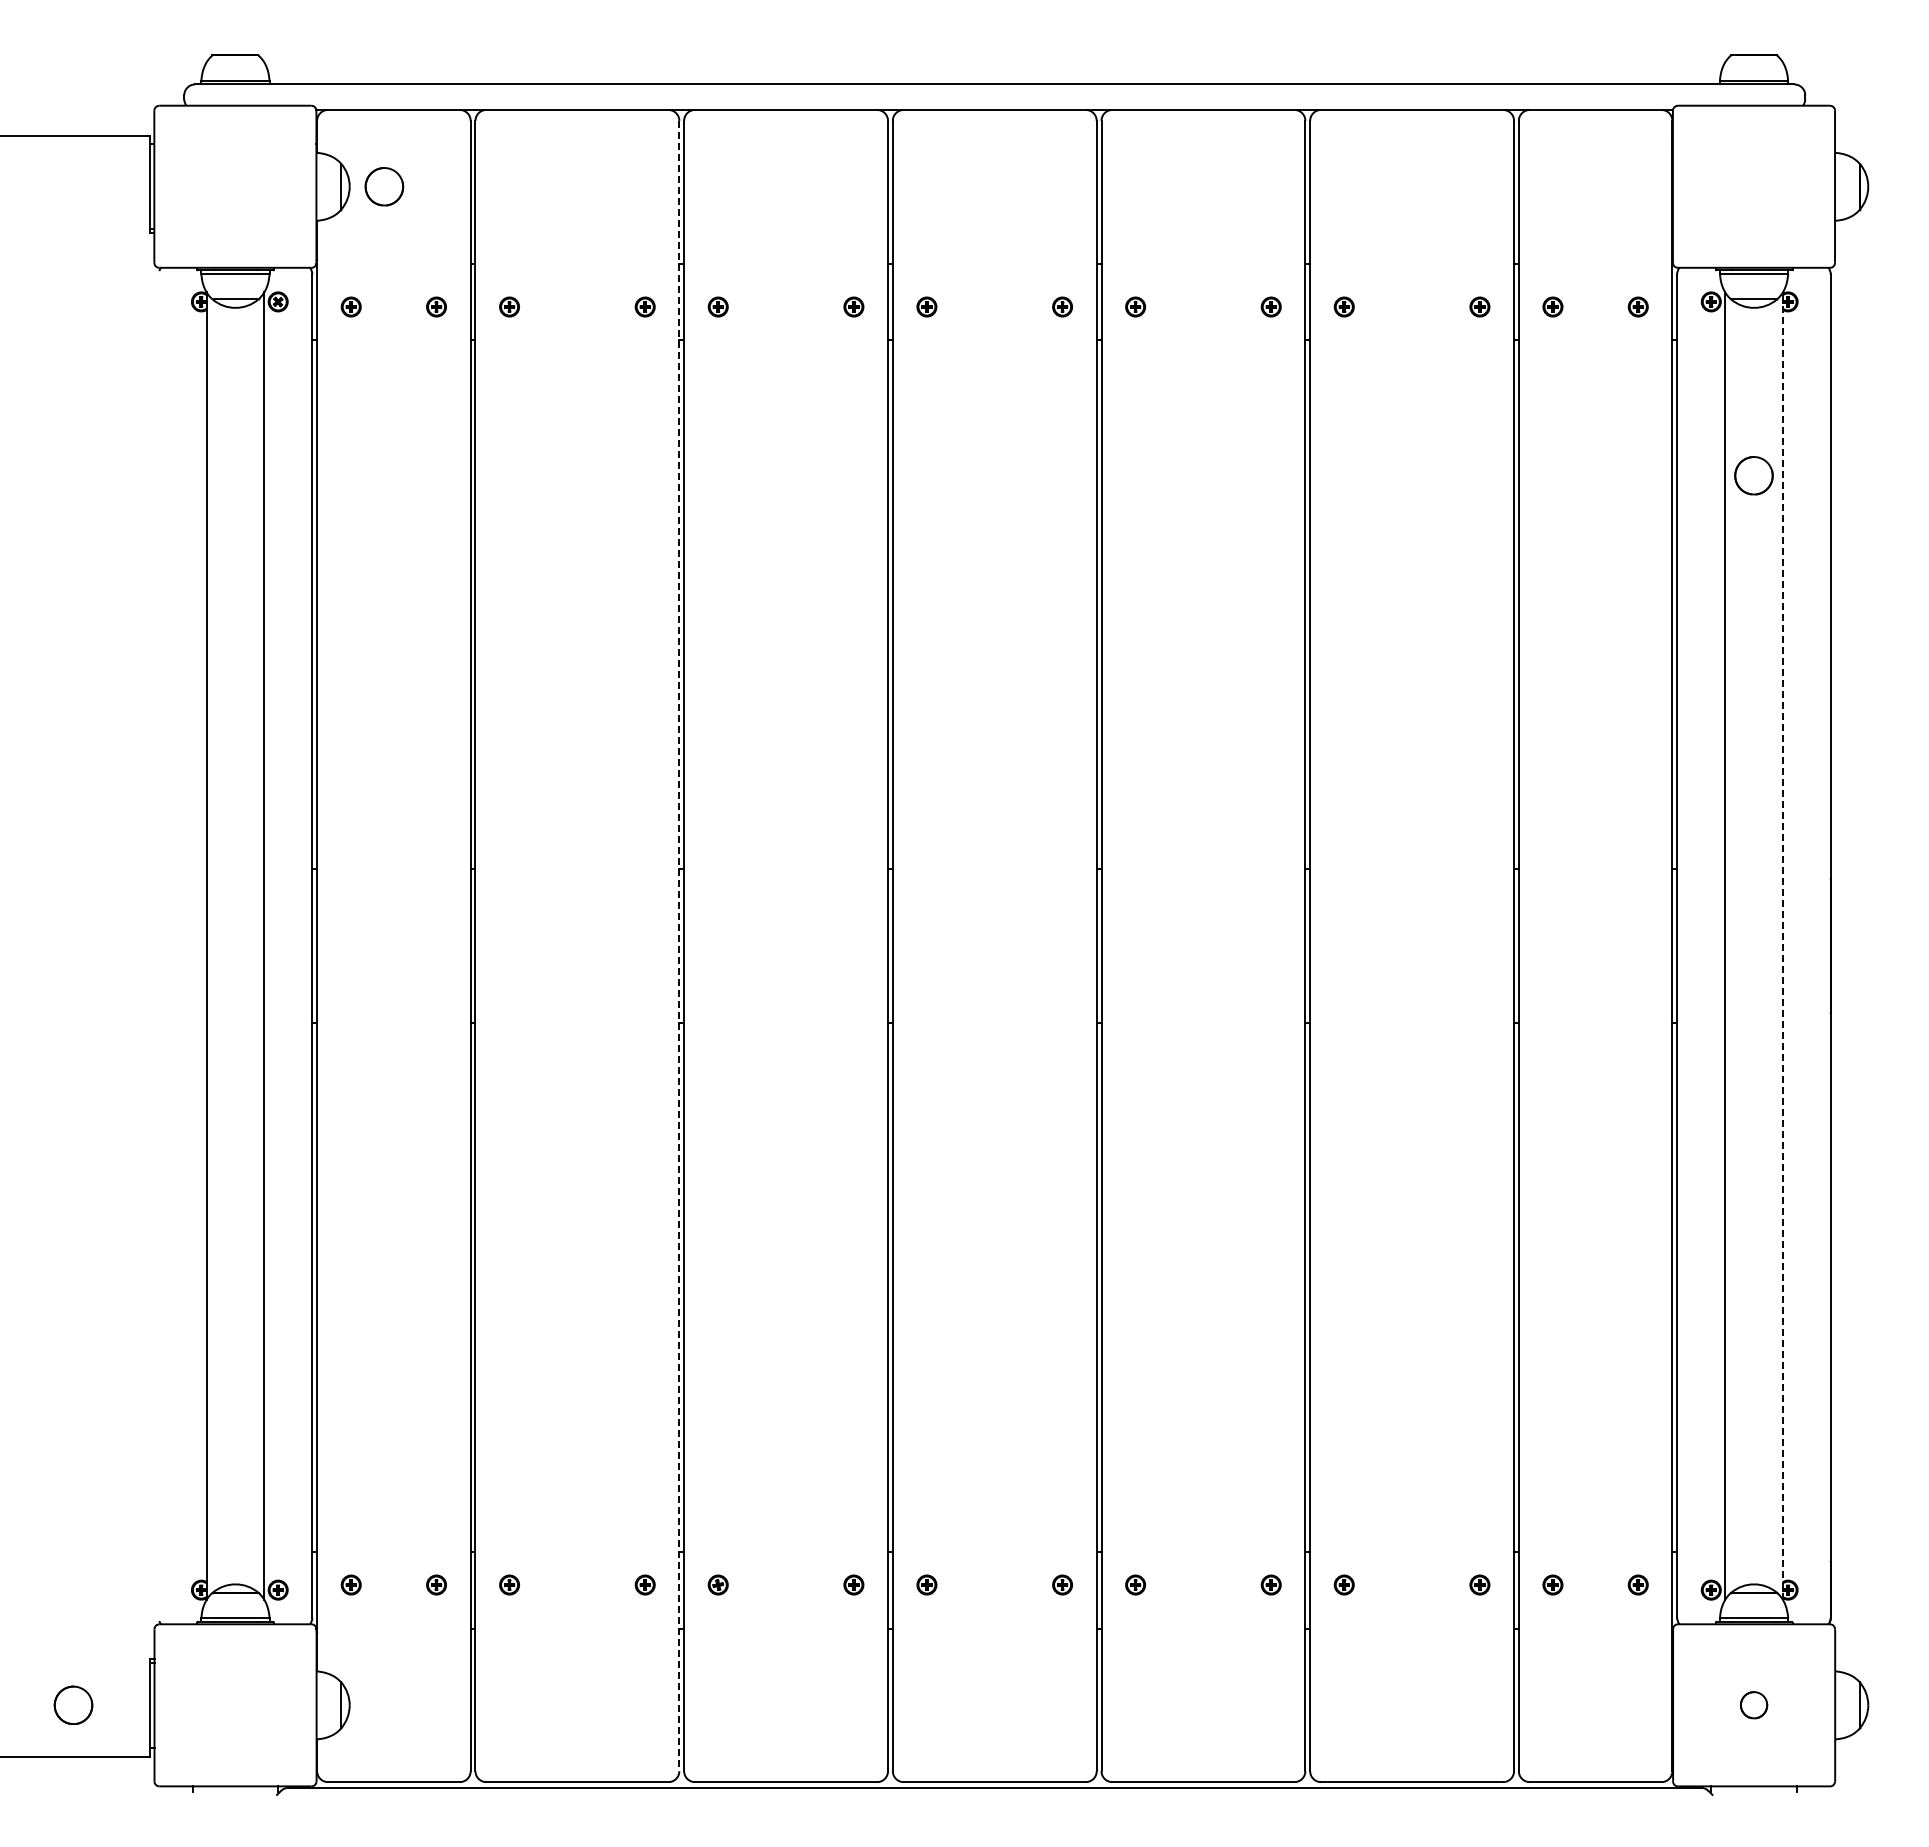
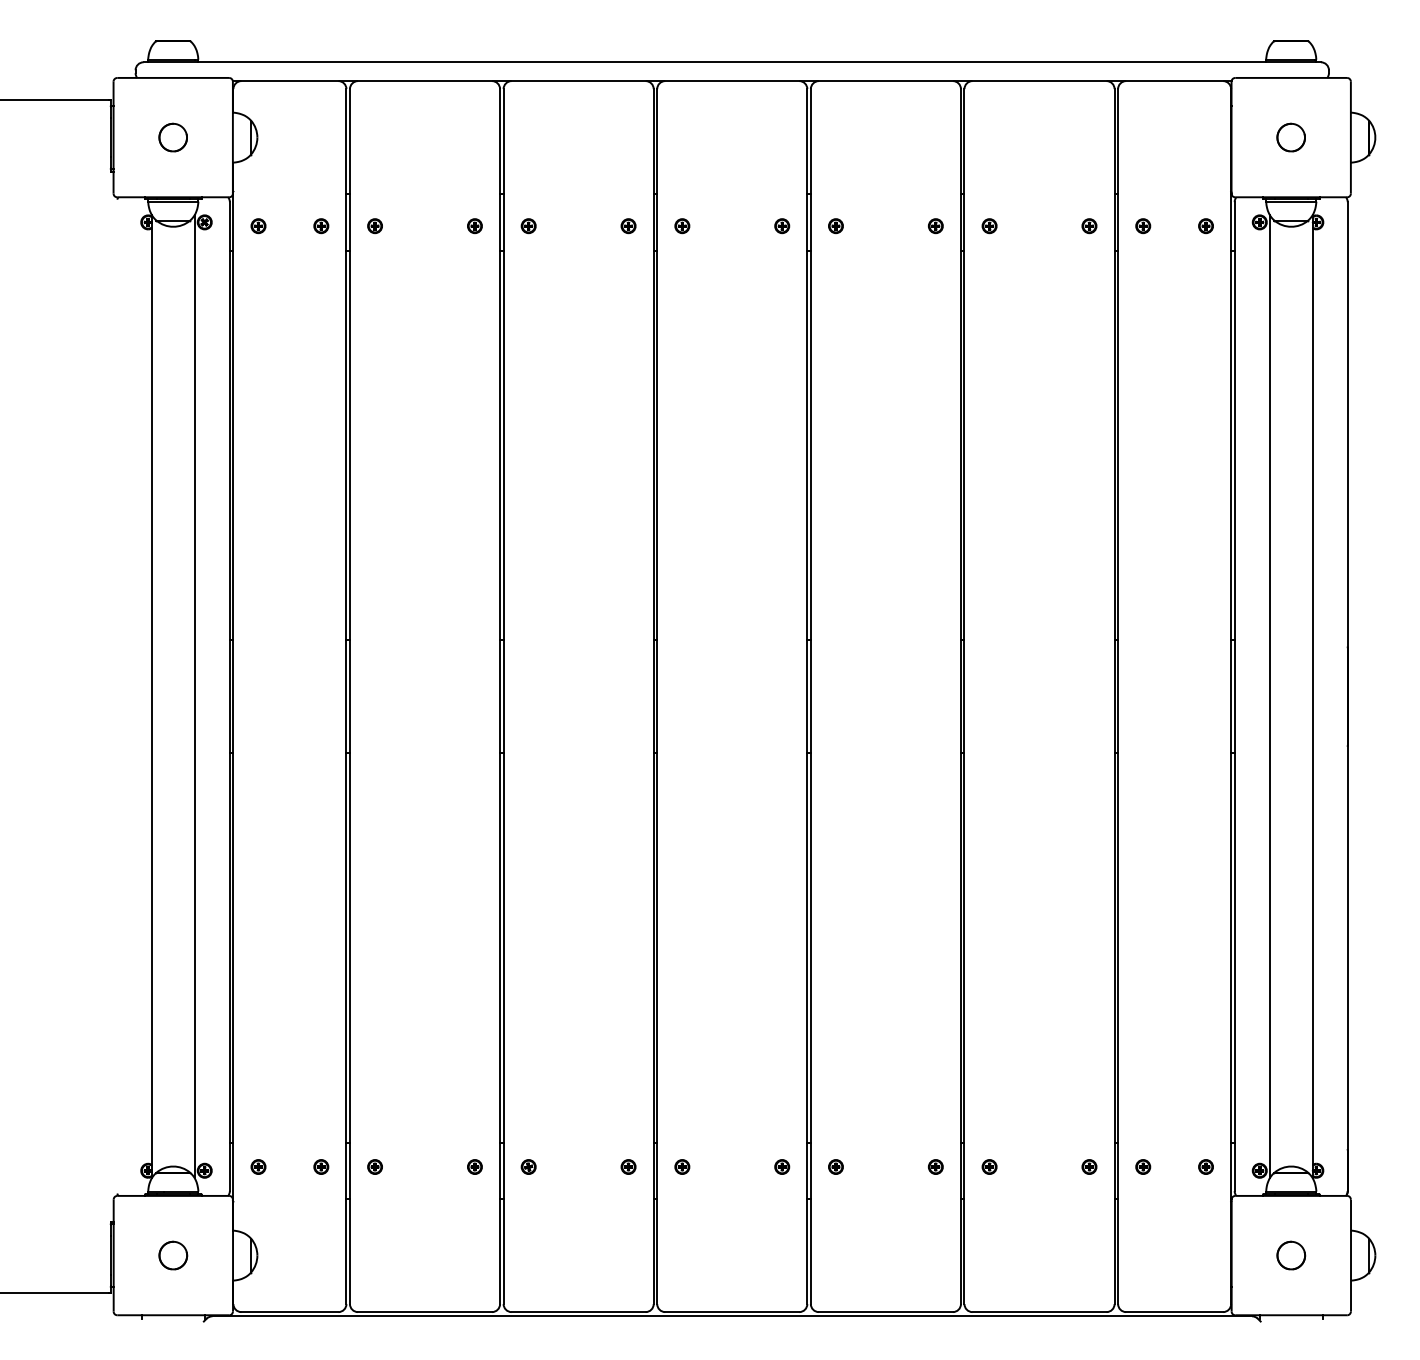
part: (384, 186) -> (173, 137), moved
part: (1753, 475) -> (1290, 137), moved
line: (1782, 945) -> (1312, 696), dashed -> solid
line: (679, 946) -> (500, 696), dashed -> solid
part: (73, 1704) -> (173, 1254), moved
part: (1753, 1704) -> (1290, 1254), size x1.43

